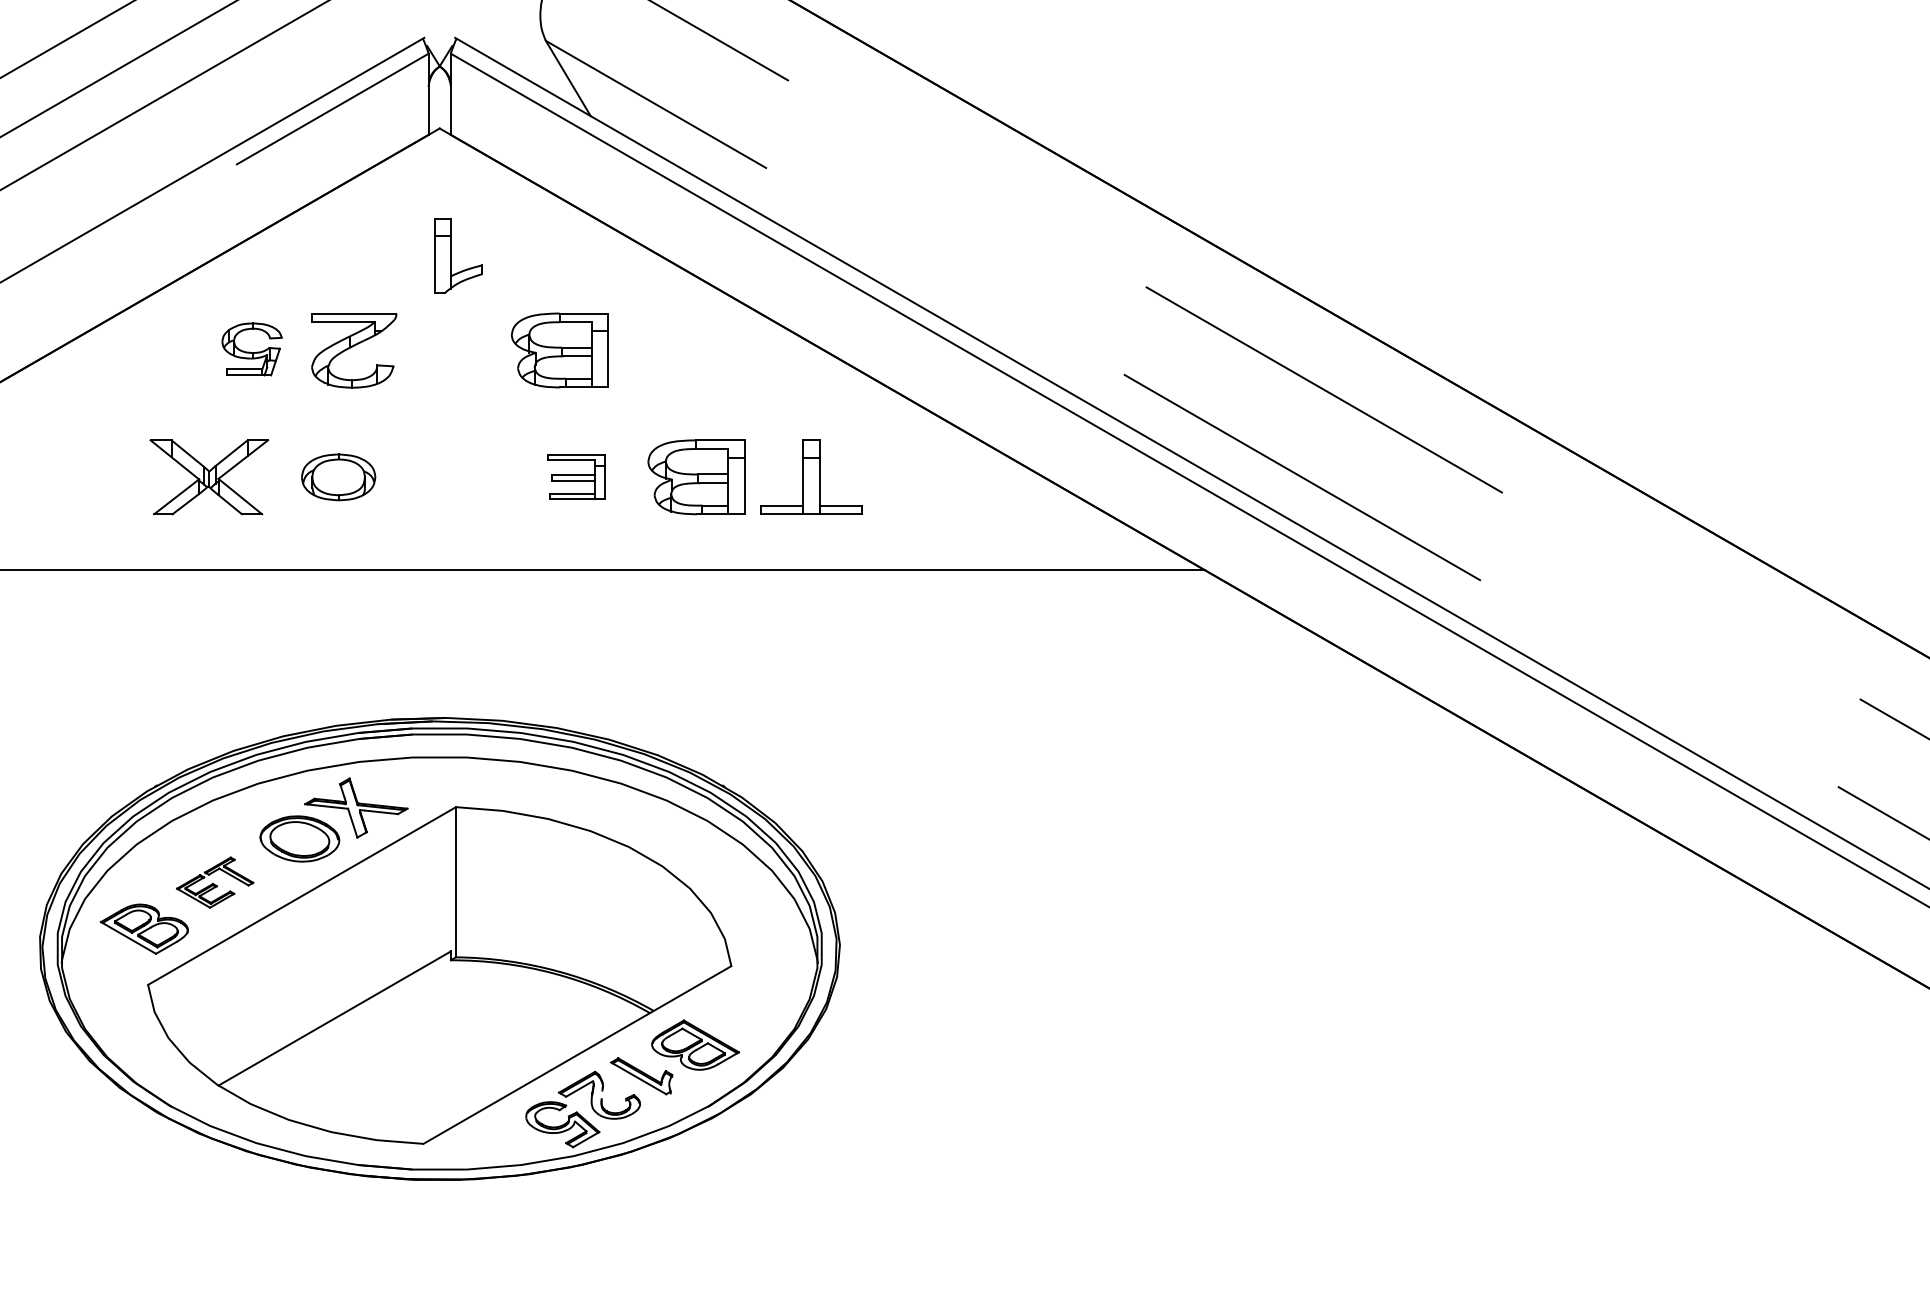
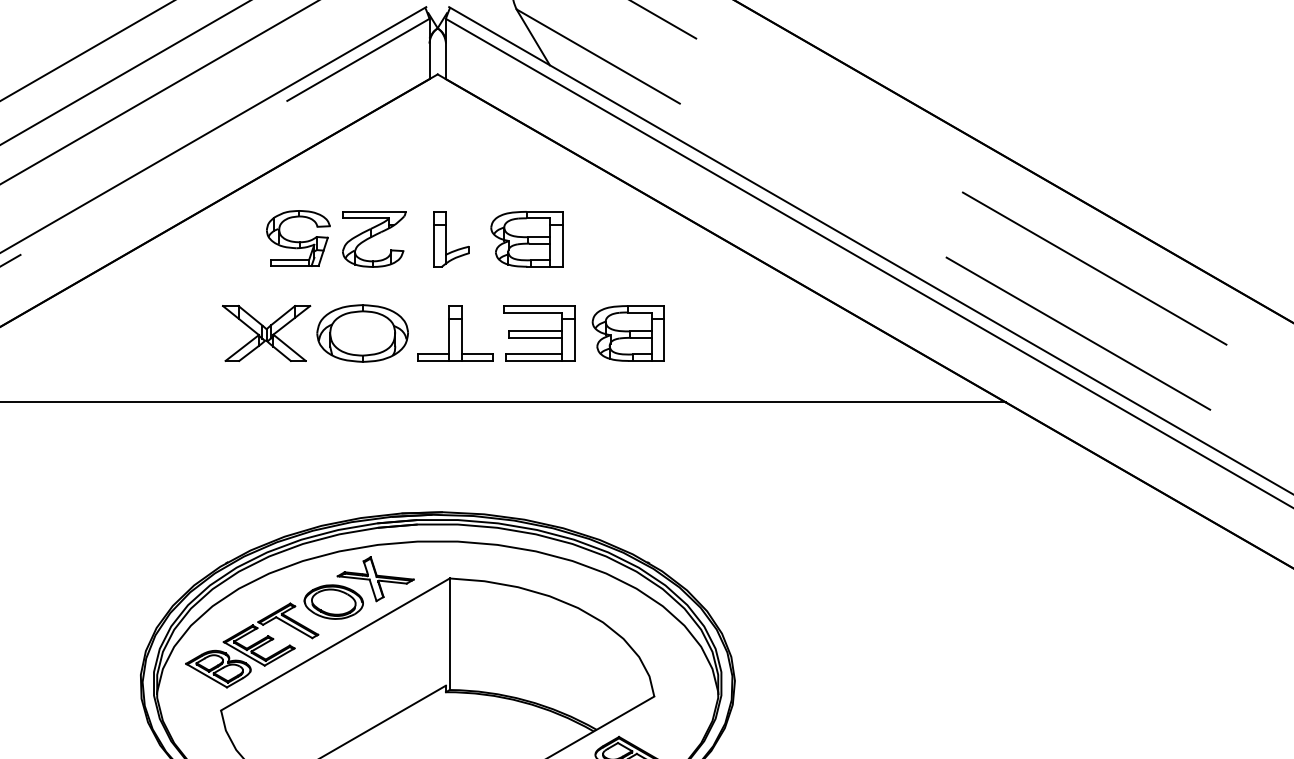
part: (451, 255) -> (446, 239), moved
part: (251, 349) -> (297, 238), size x1.43
part: (576, 476) -> (539, 332), size x1.67
part: (811, 476) -> (455, 332), moved
part: (338, 477) -> (362, 333), size x1.67
part: (214, 882) -> (270, 634), size x1.67

